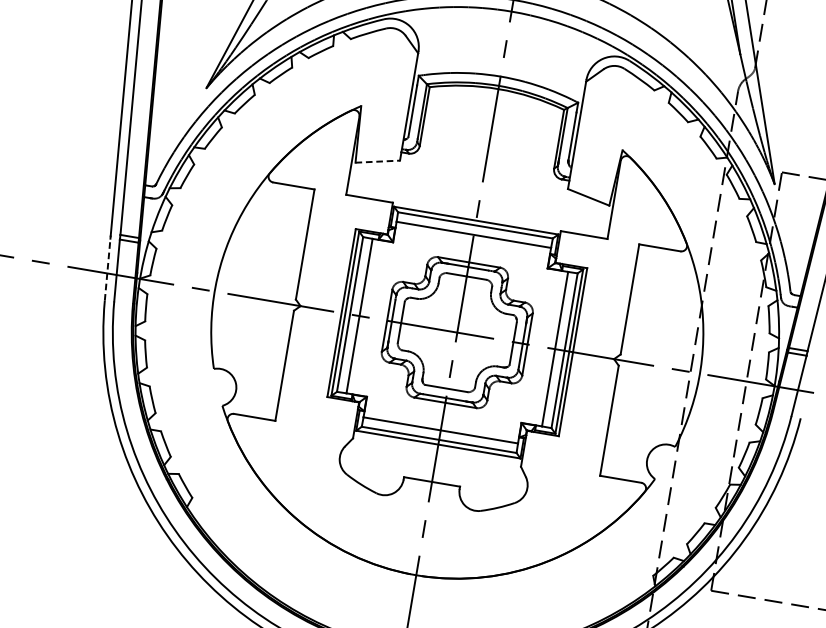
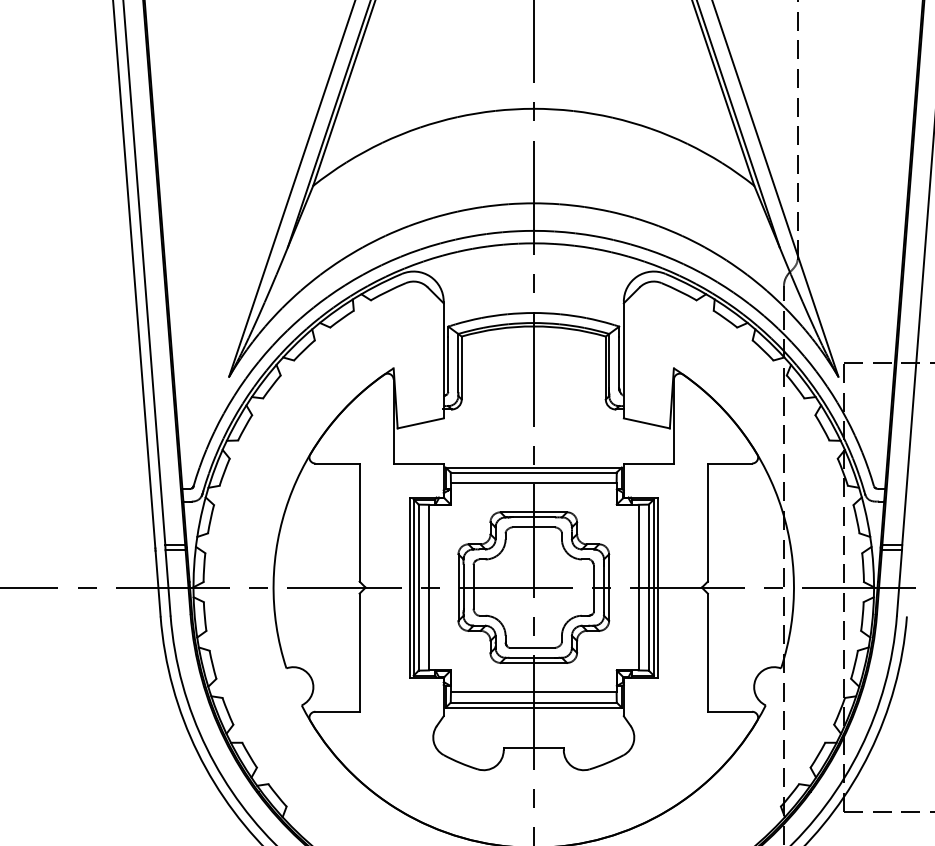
line: (377, 161) -> (420, 423), dashed -> solid
line: (108, 269) -> (158, 583), dashed -> solid

